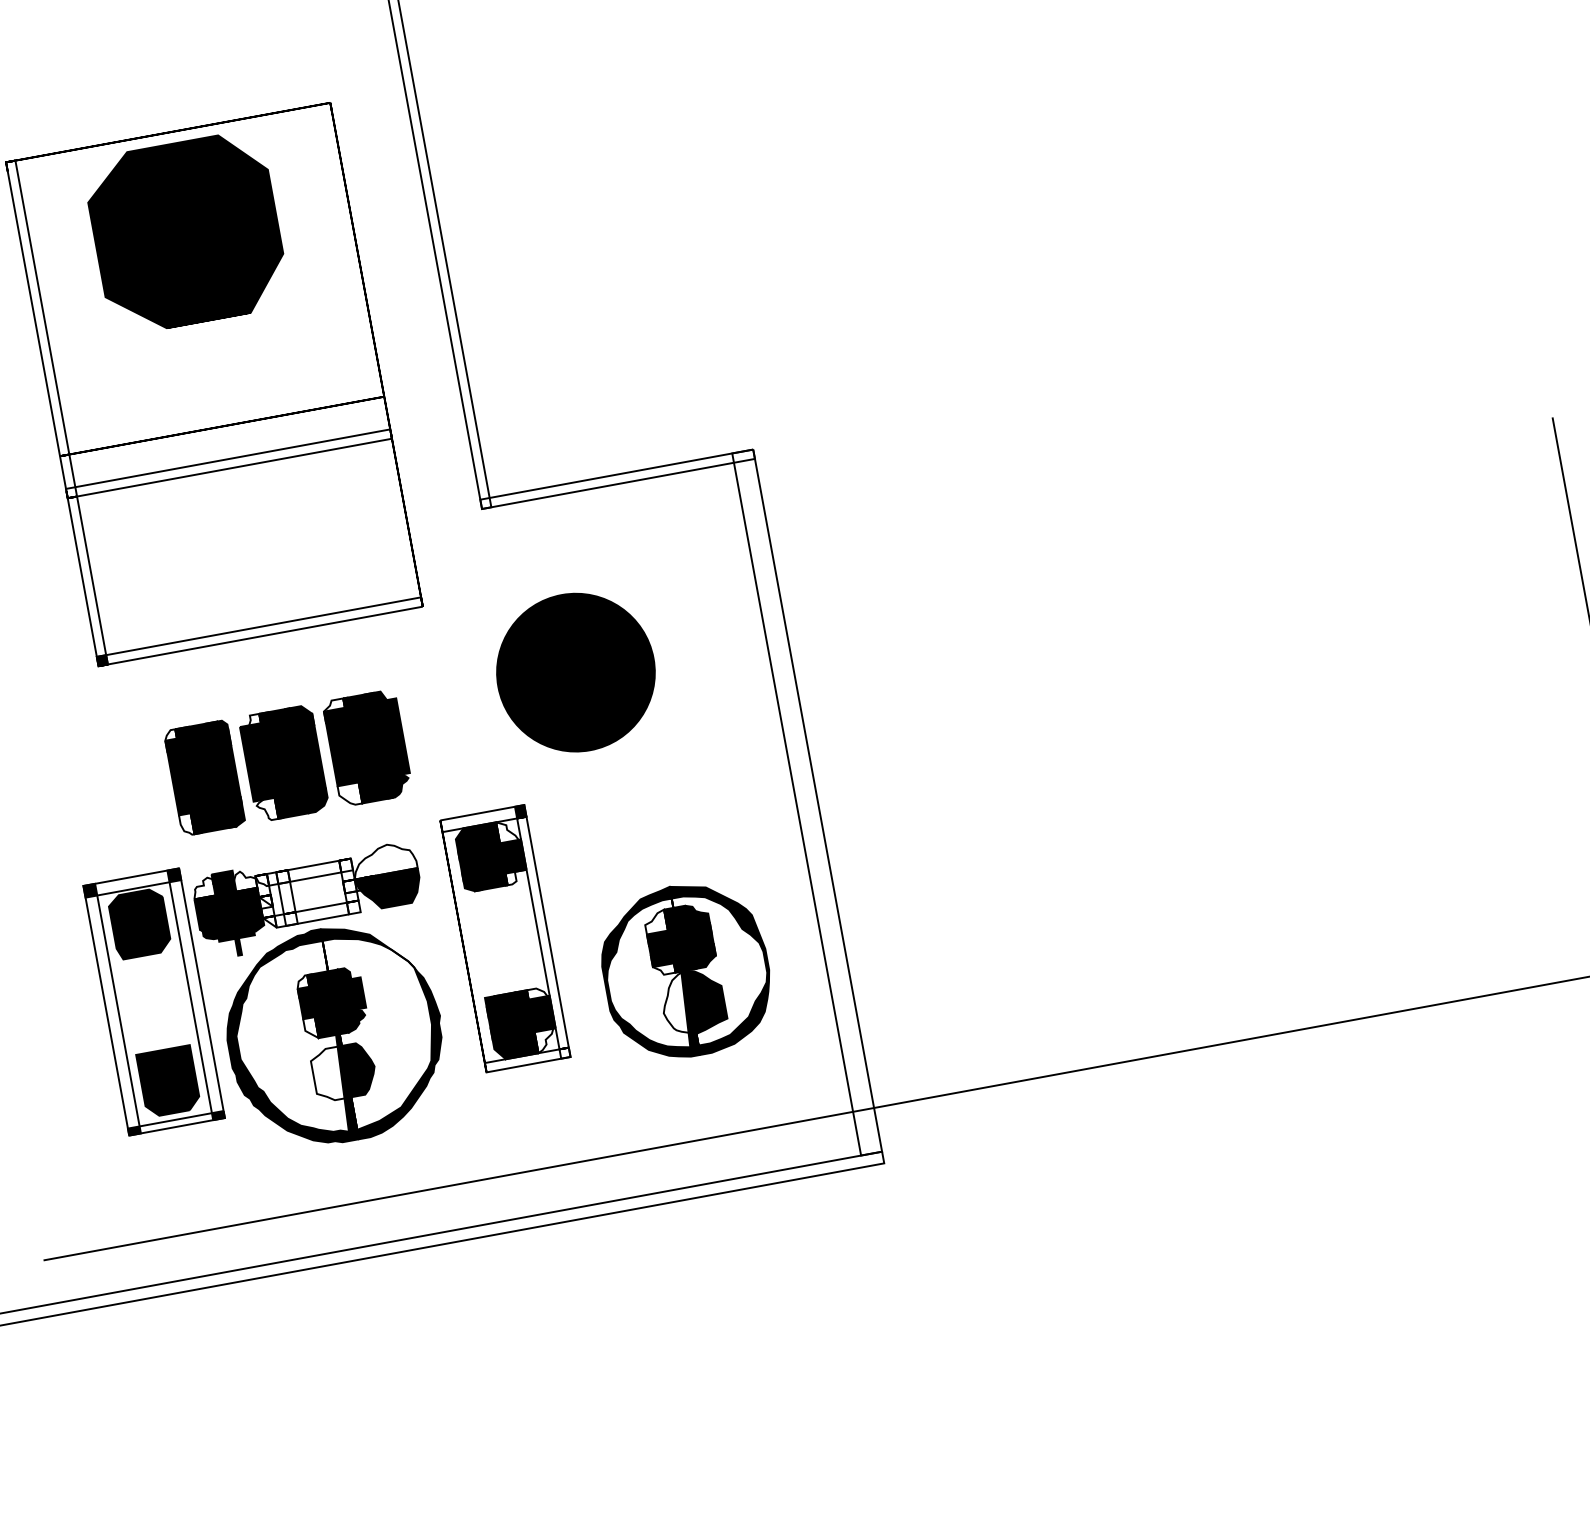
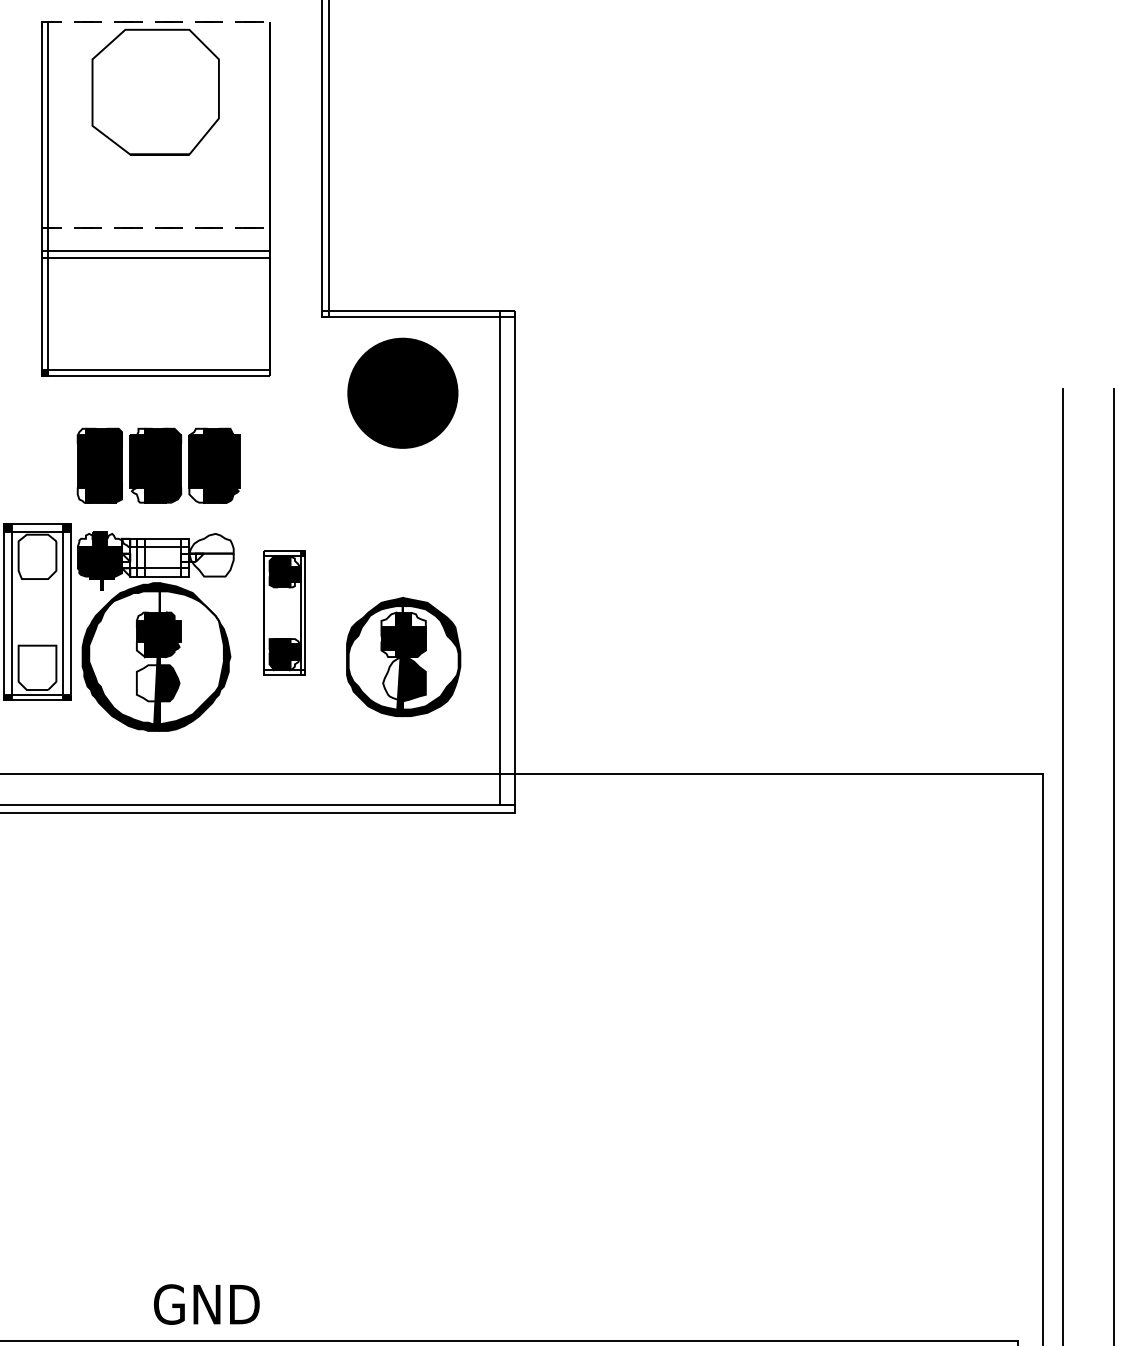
line: (329, 102) -> (269, 21), solid -> dashed
fill: (186, 231) -> (155, 91), removed
line: (383, 396) -> (269, 228), solid -> dashed
part: (575, 671) -> (402, 392), moved
fill: (388, 889) -> (211, 564), removed
fill: (698, 919) -> (418, 623), removed
fill: (139, 923) -> (37, 556), removed
part: (505, 938) -> (284, 612), size x0.7
fill: (168, 1081) -> (37, 667), removed

